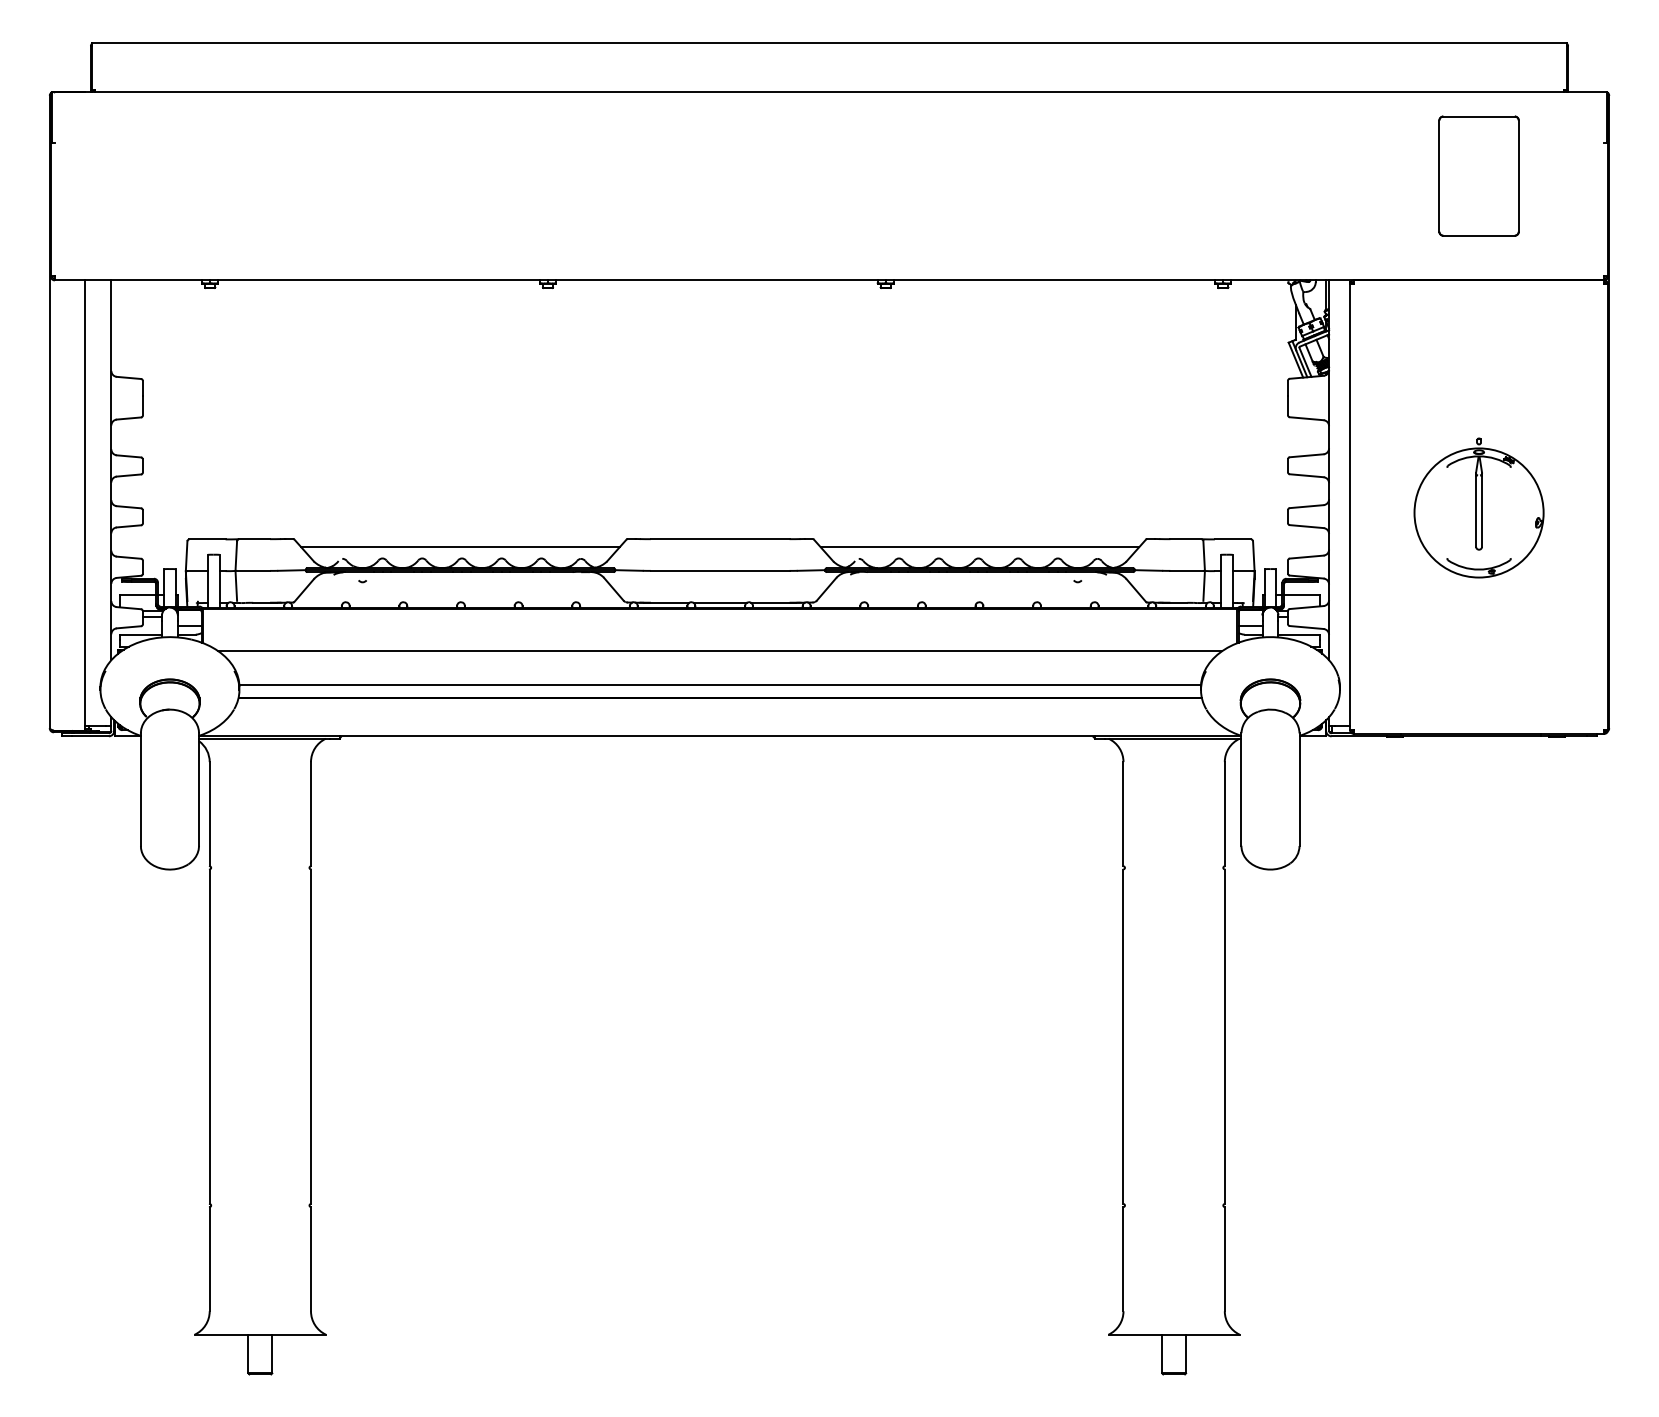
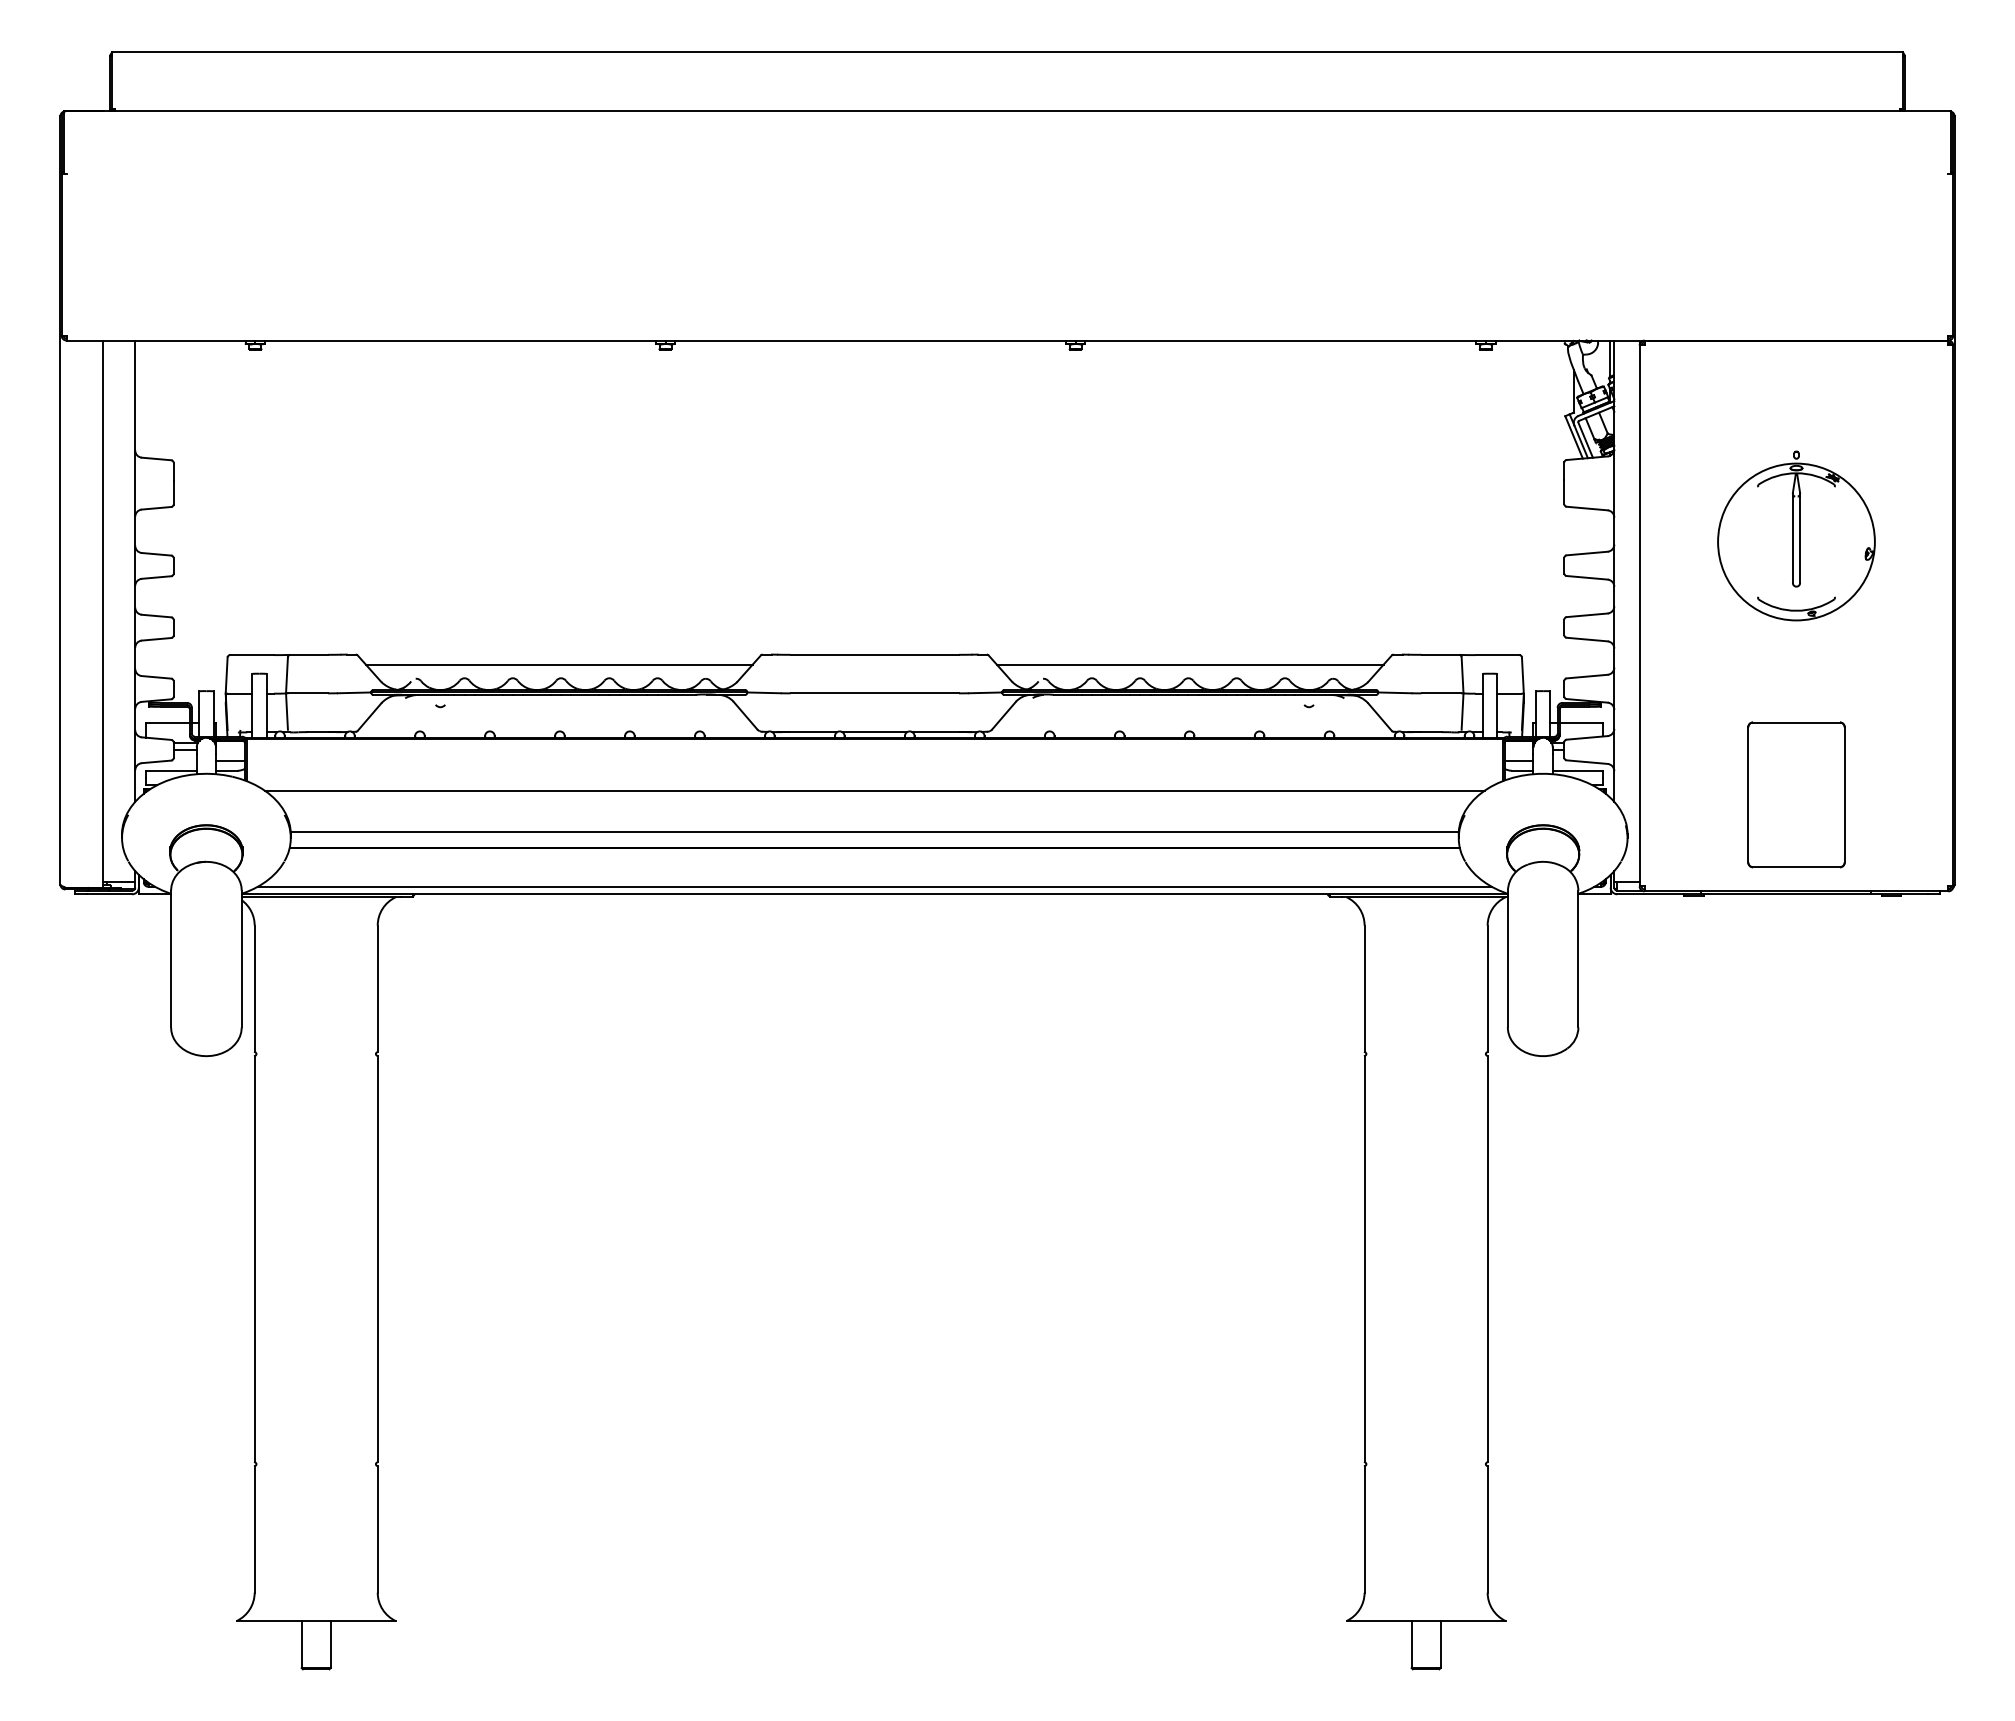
part: (1479, 175) -> (1796, 794), moved
part: (1479, 507) -> (1796, 535), moved
line: (720, 729) -> (874, 886), added

